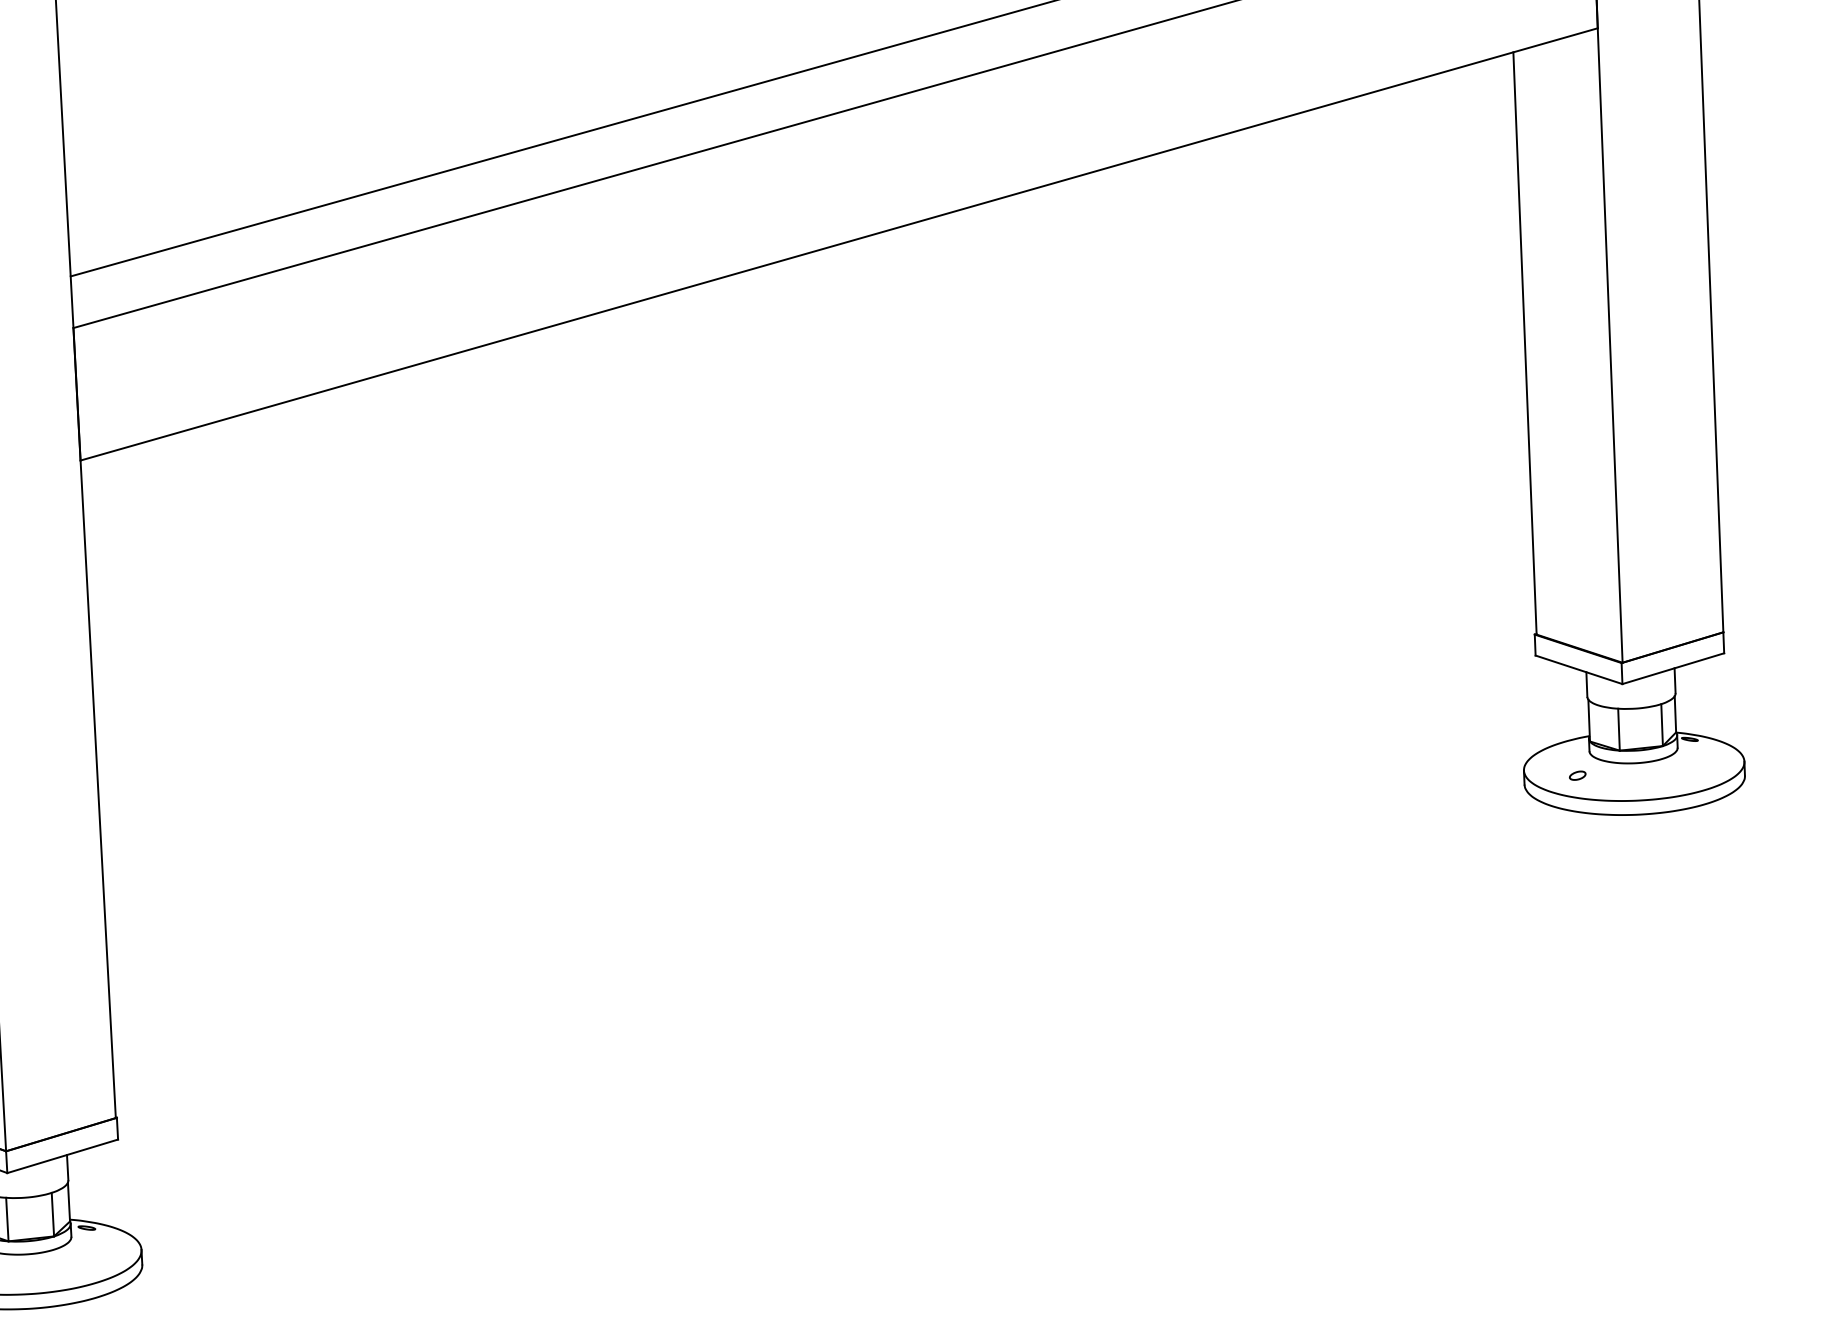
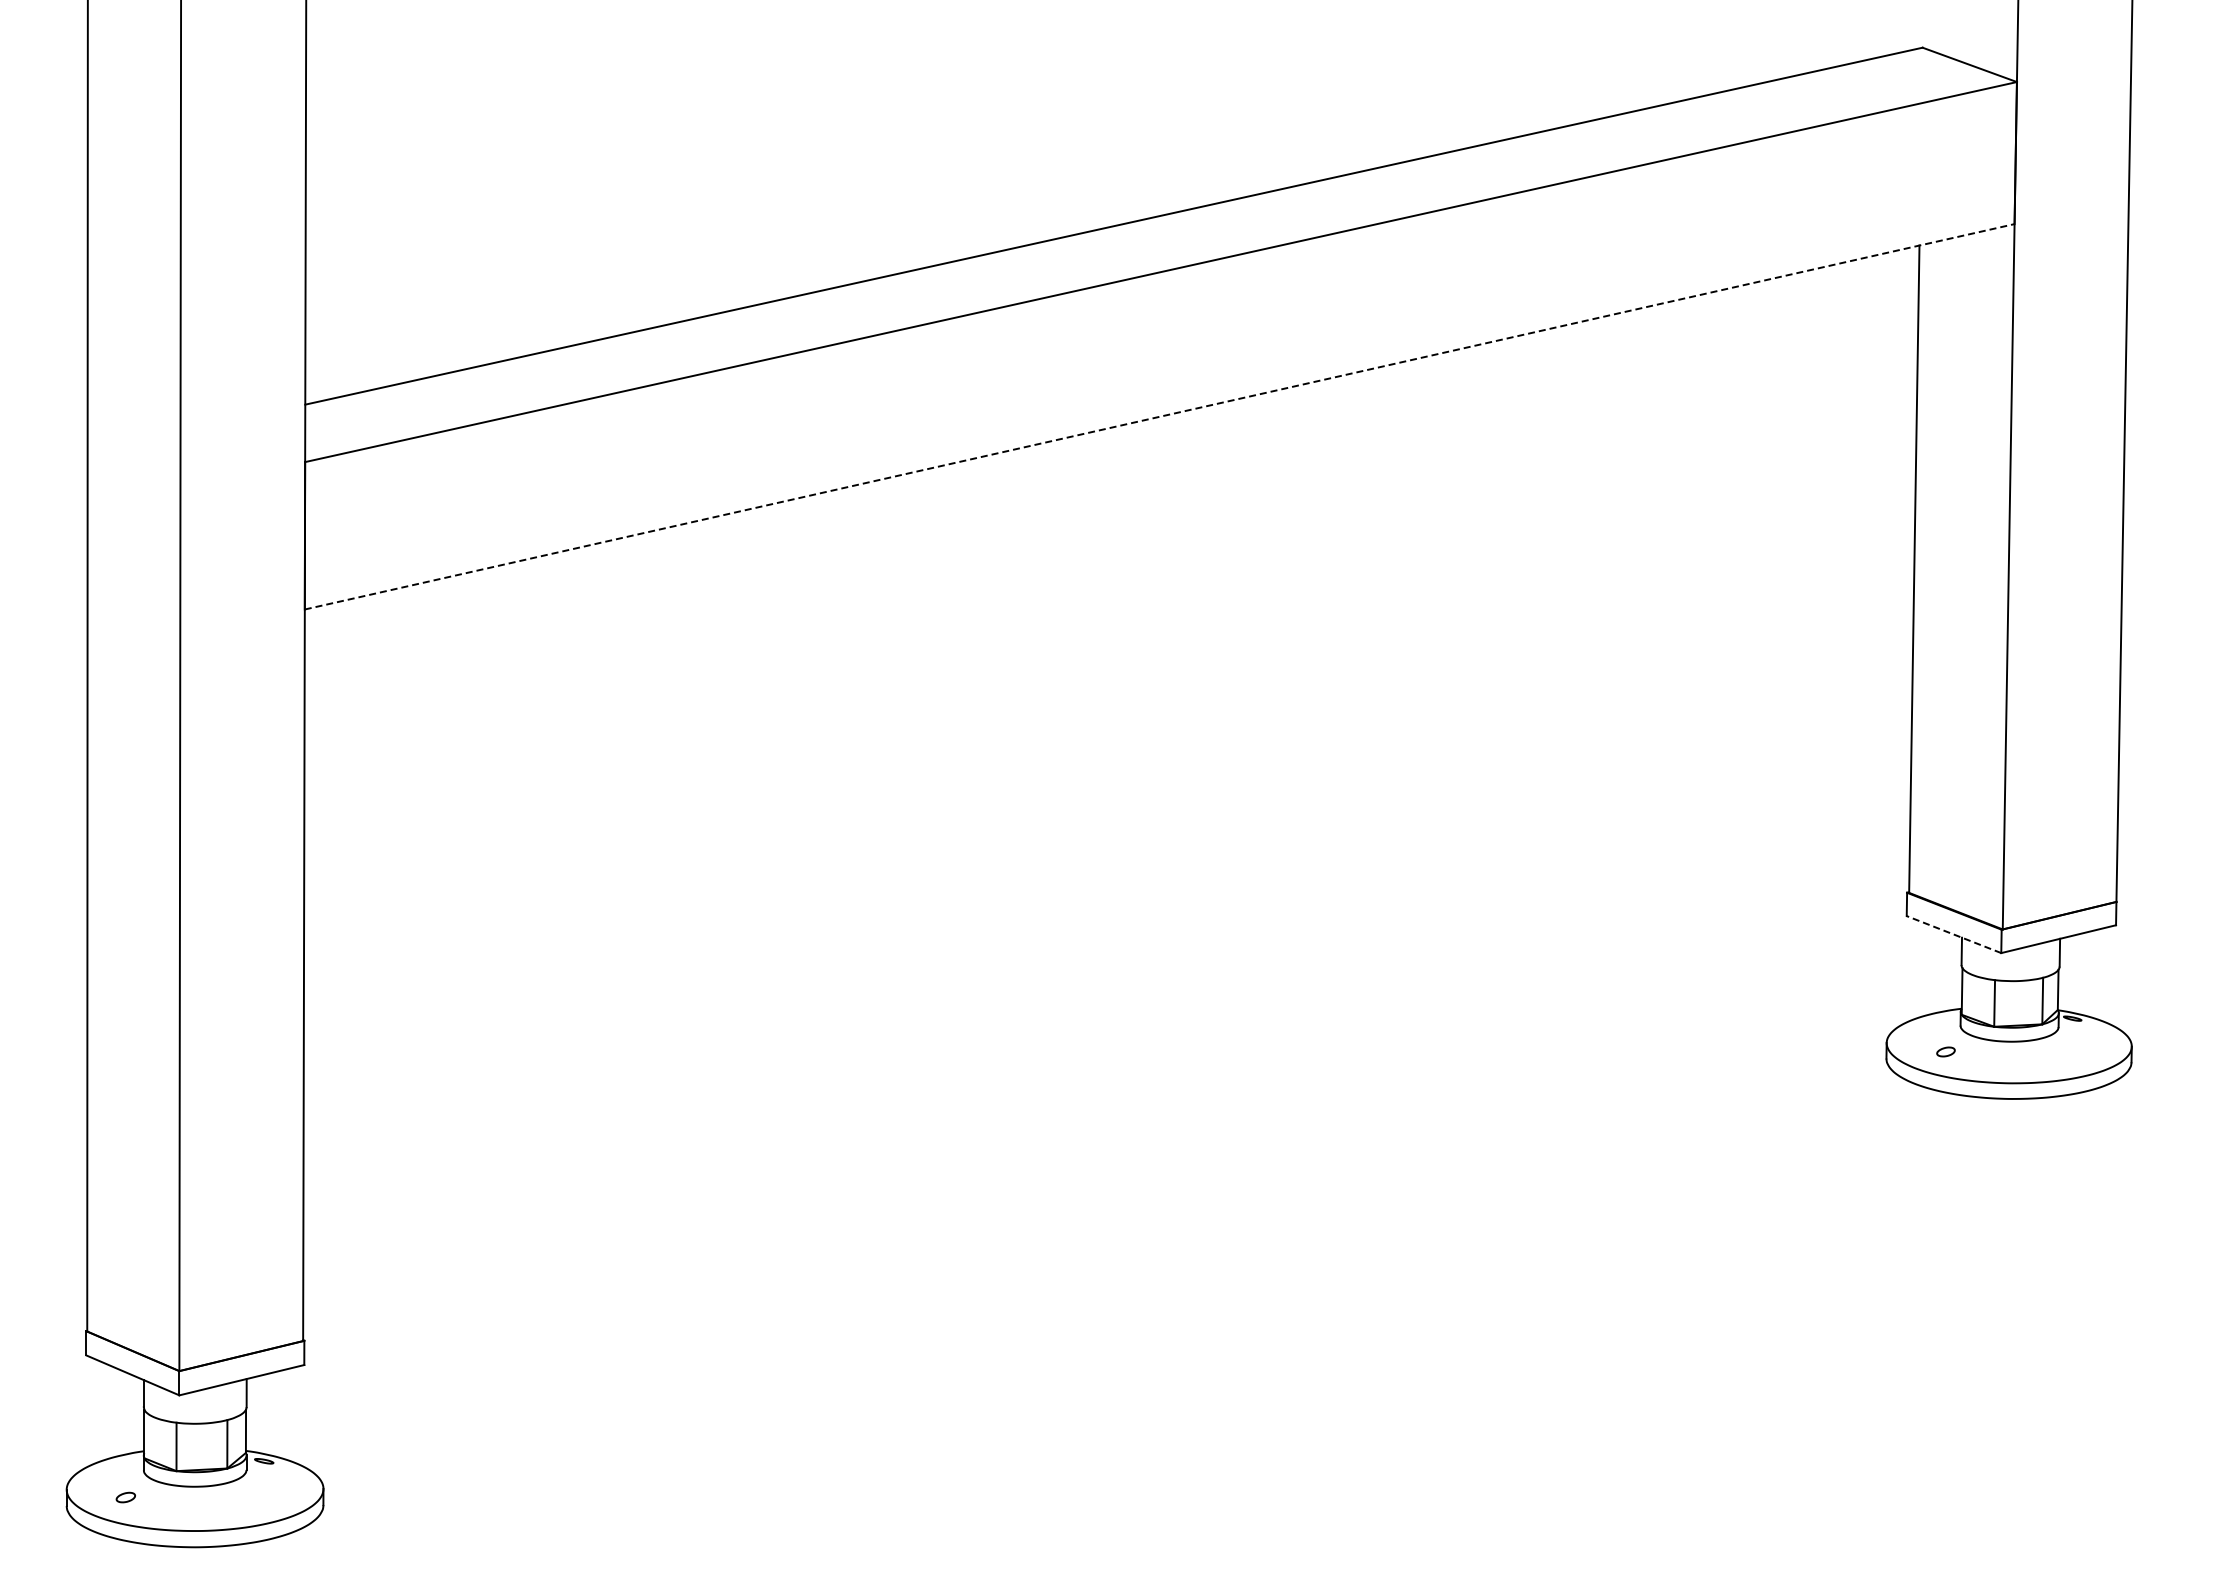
line: (839, 244) -> (1160, 416), solid -> dashed
line: (1579, 669) -> (1954, 934), solid -> dashed

